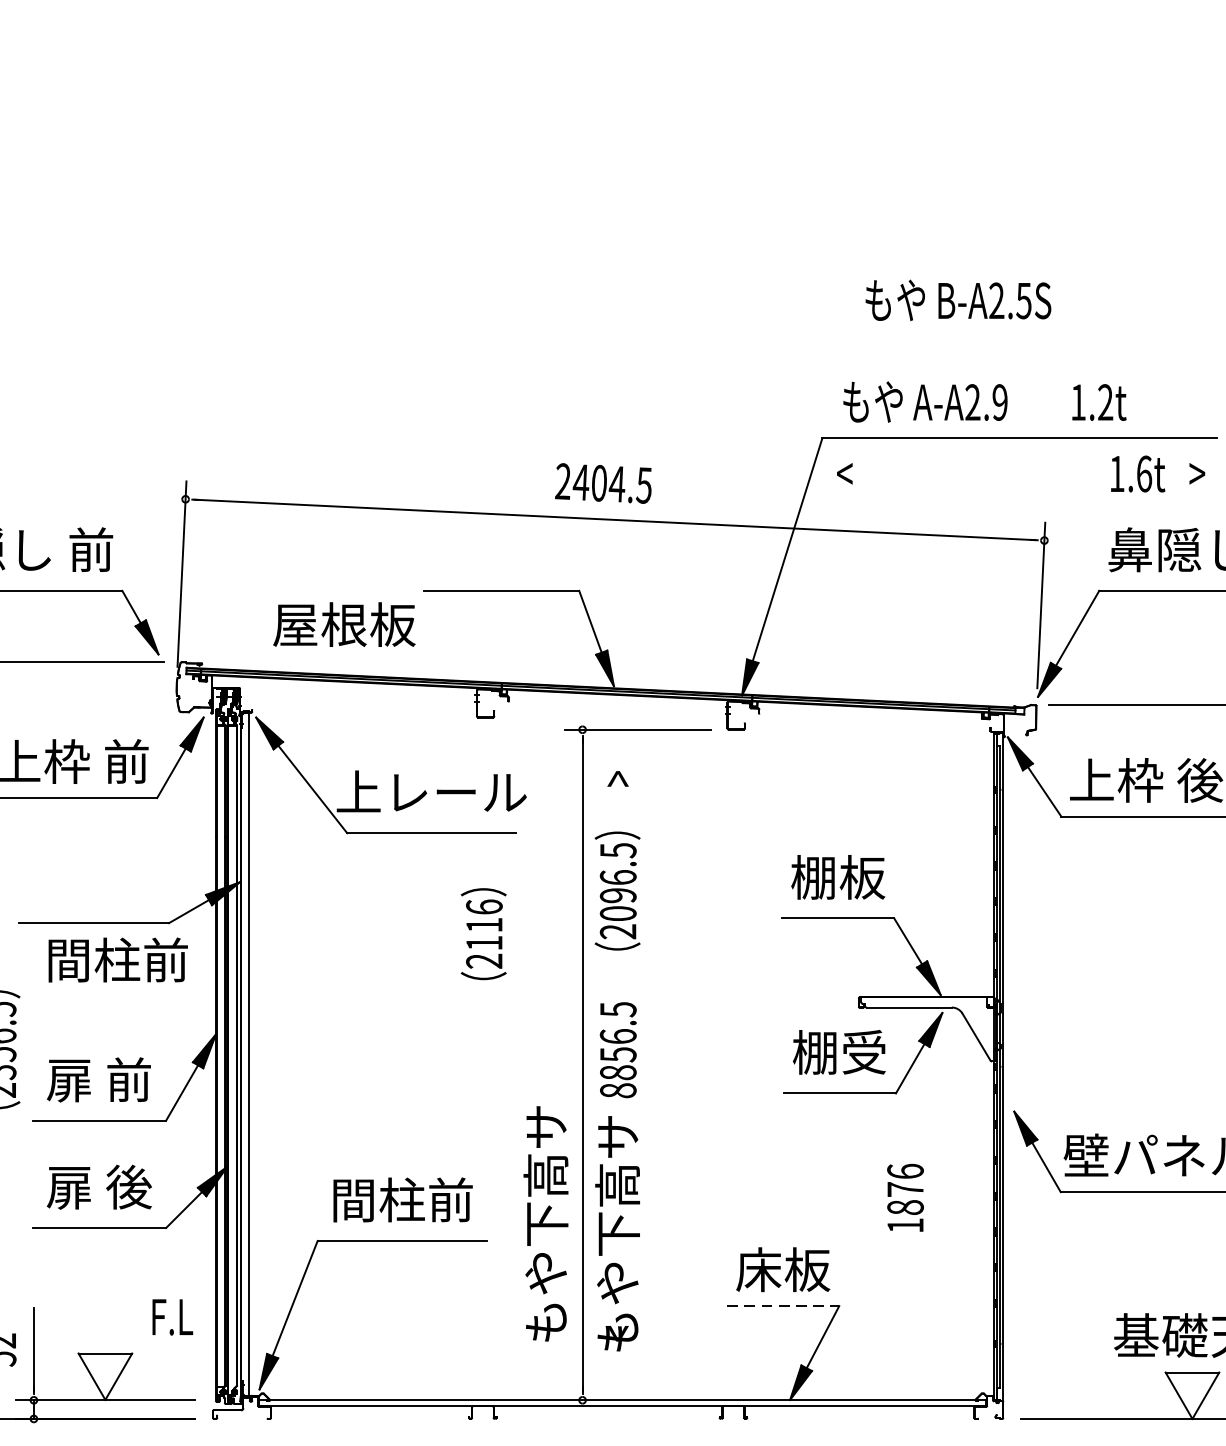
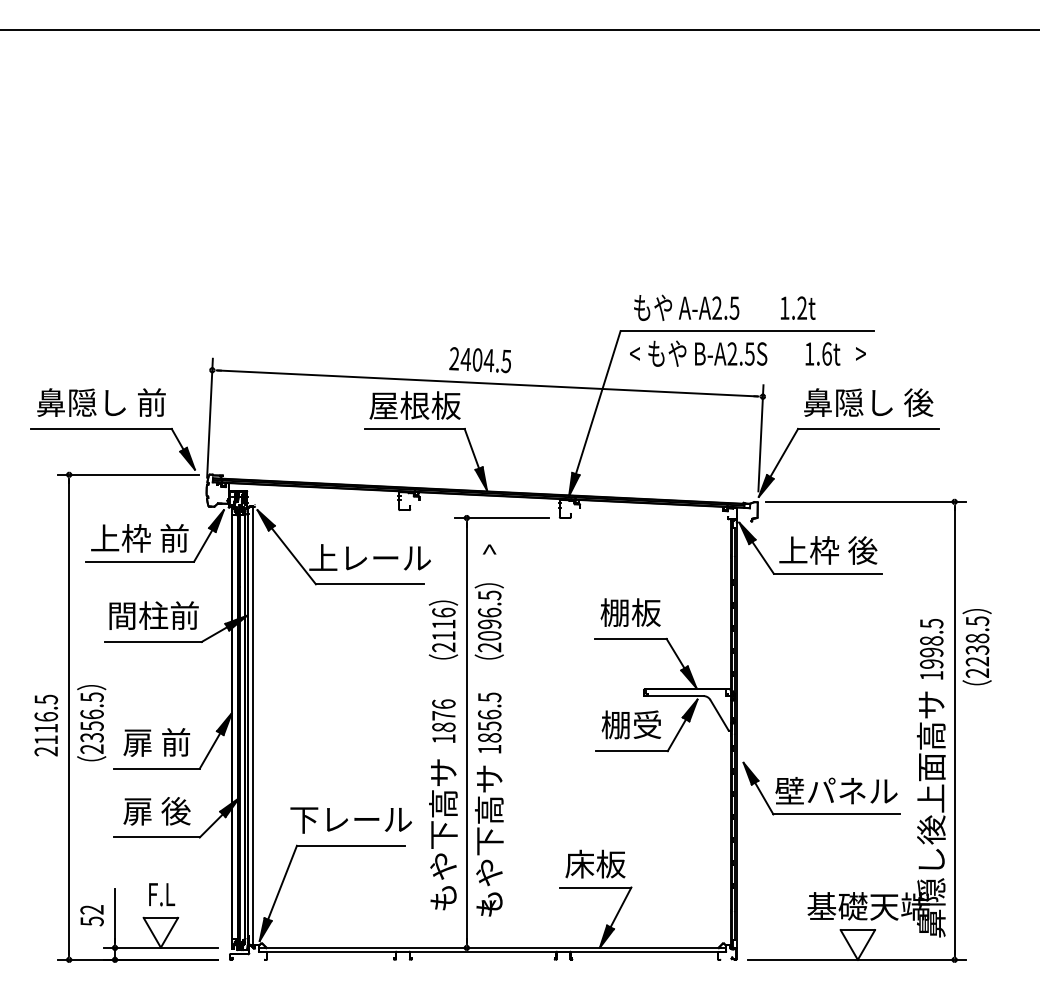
text: (957, 300) -> (707, 353), moved
text: (1000, 401) -> (734, 307), A-A2.9 -> A-A2.5
text: (343, 624) -> (414, 405), moved
text: (483, 933) -> (443, 629), moved
text: (117, 959) -> (153, 615), moved
text: (617, 1090) -> (489, 749), 8856.5 -> 1856.5
text: (904, 1196) -> (443, 720), moved
text: (402, 1200) -> (351, 819), 間柱前 -> 下レール
line: (783, 1306) -> (595, 887), dashed -> solid
text: (173, 1316) -> (162, 894), moved

